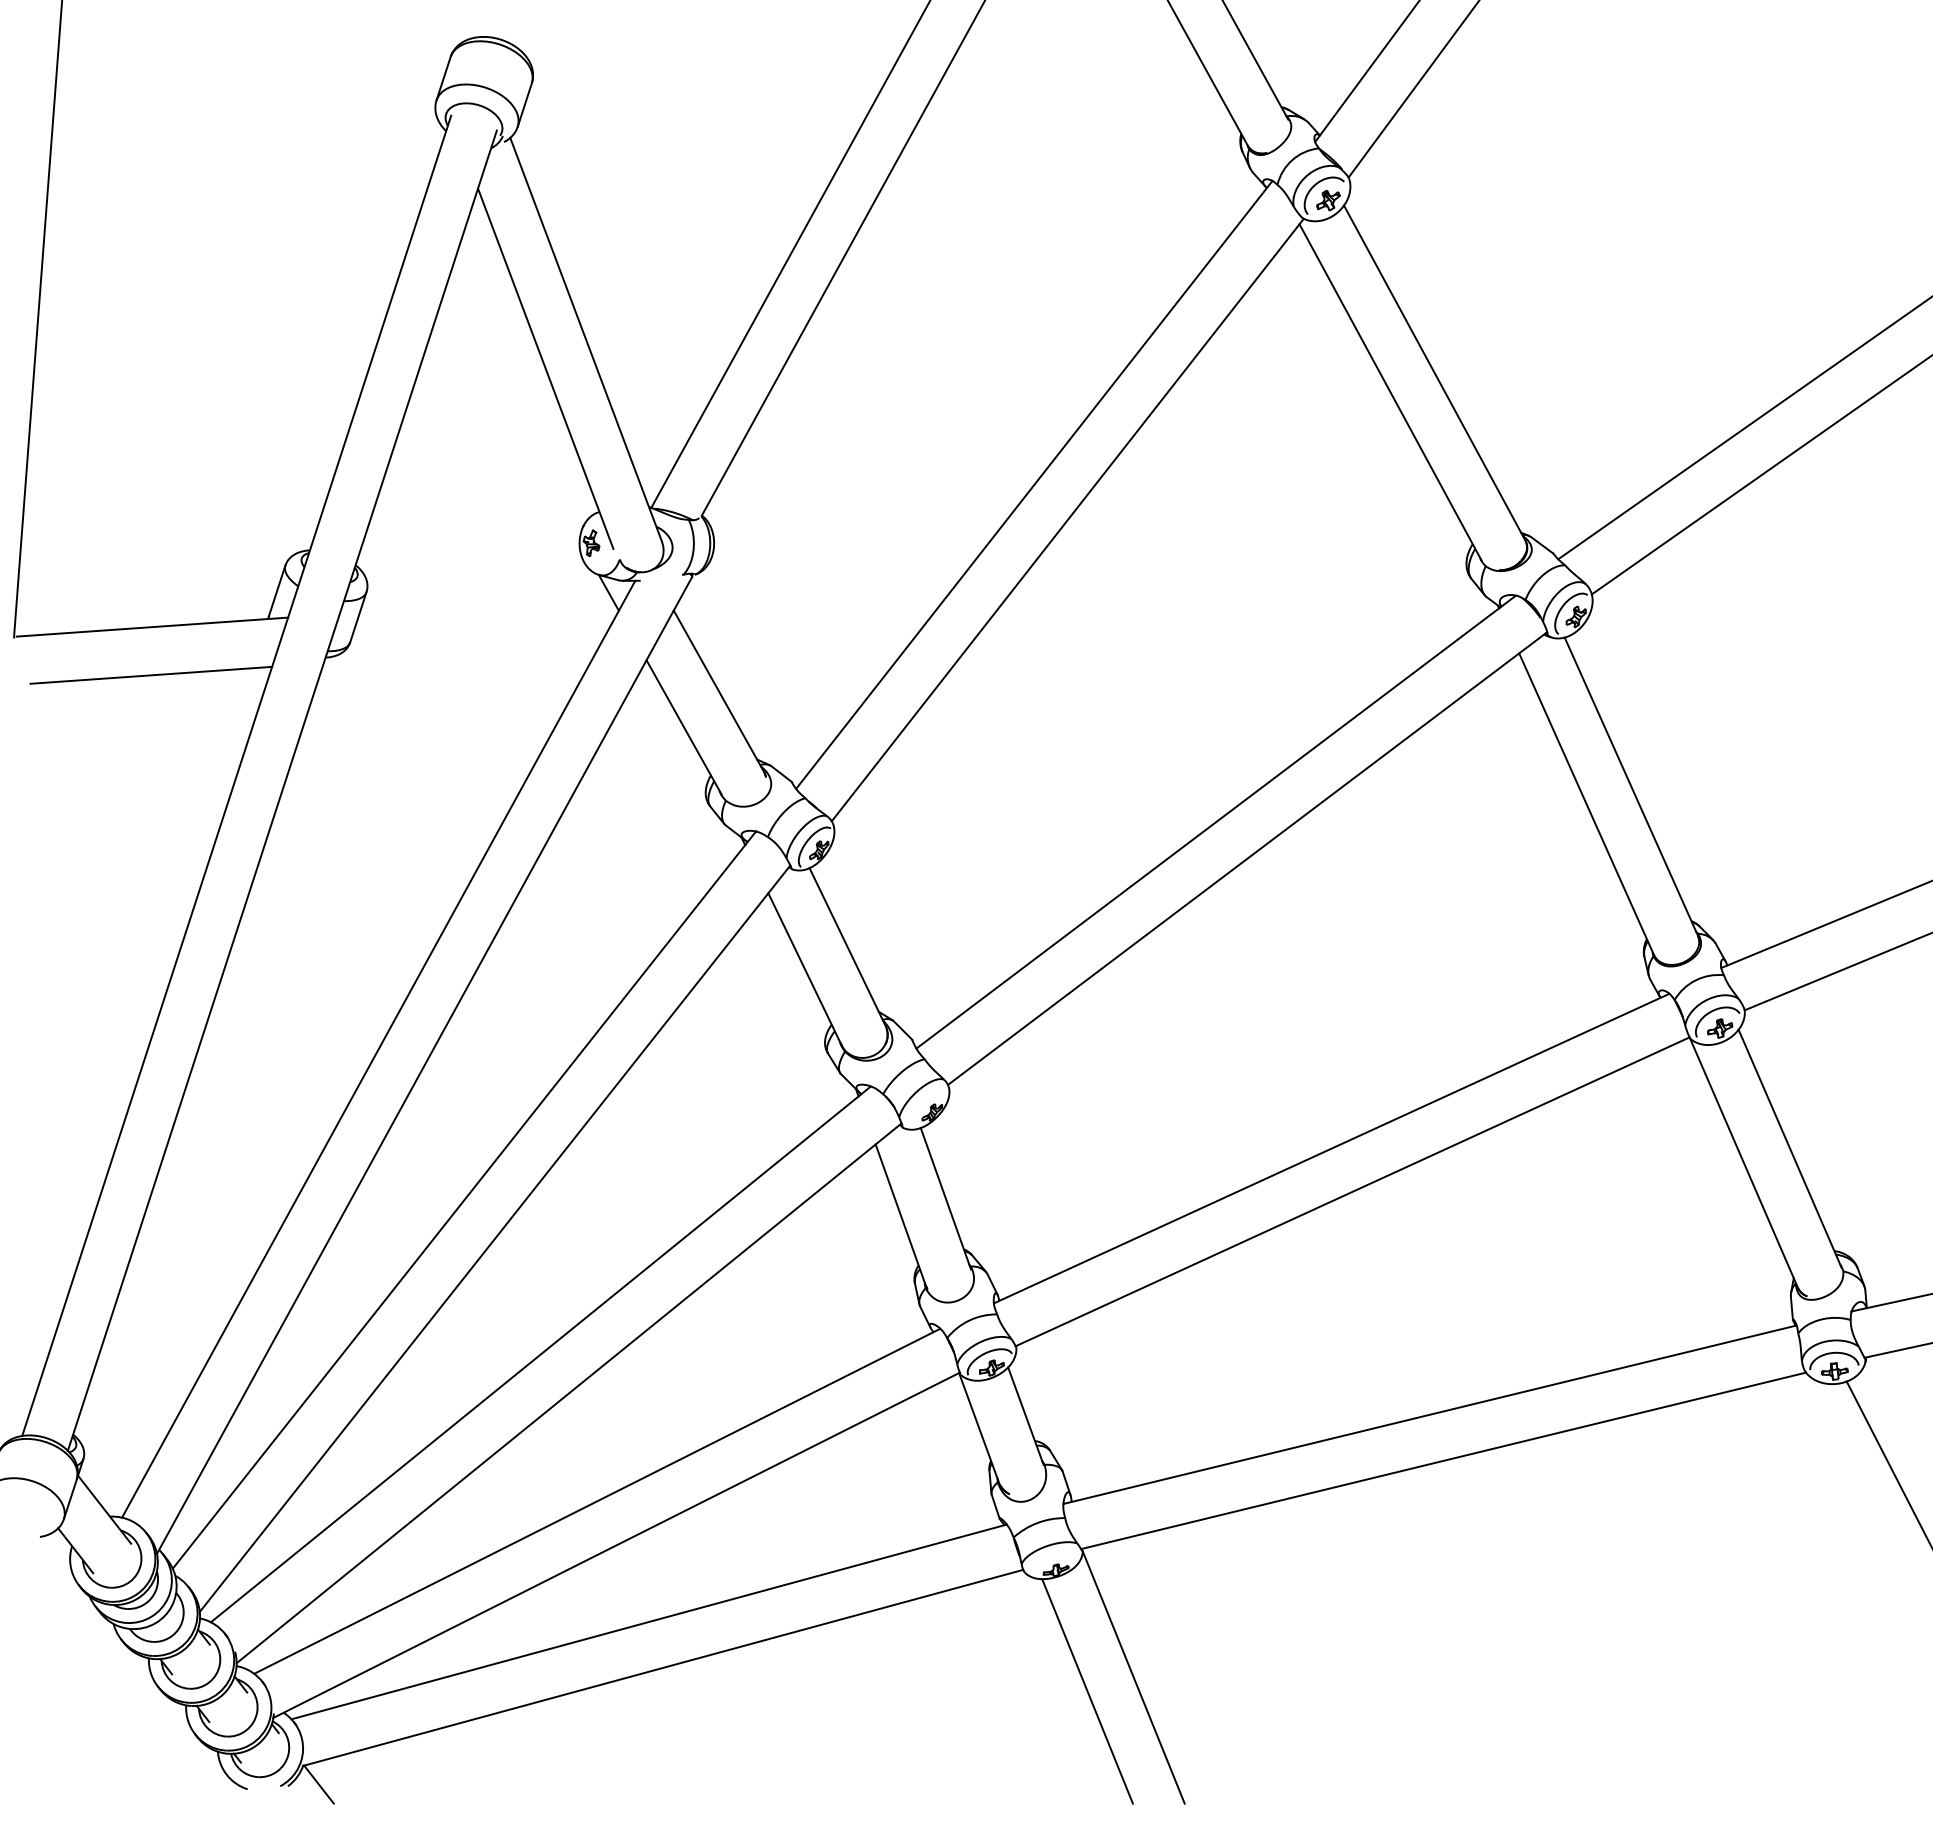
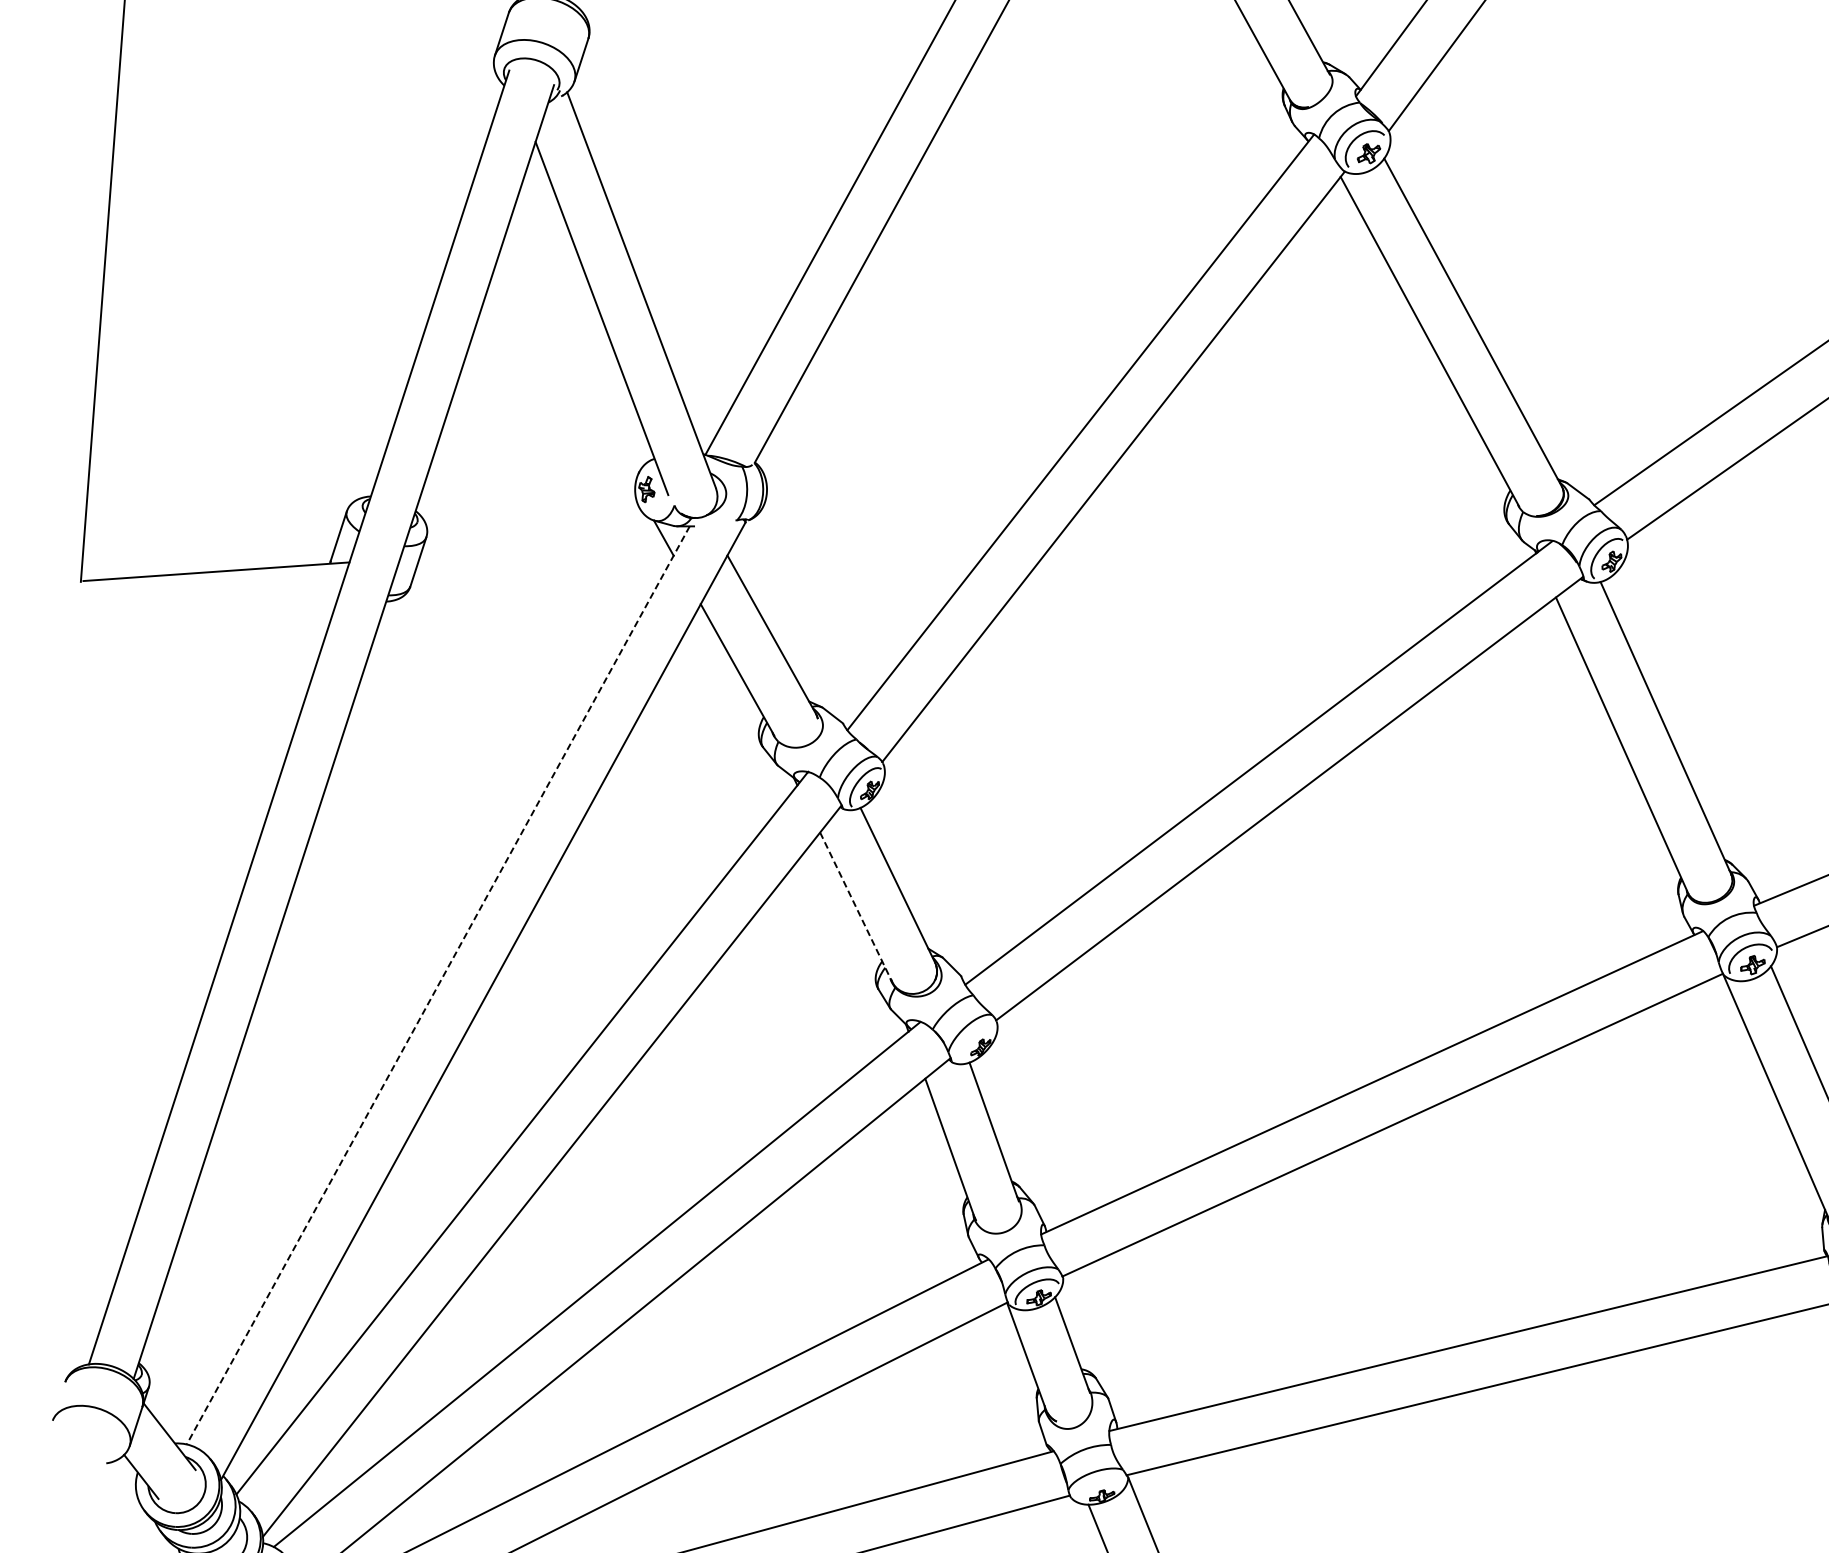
line: (151, 674) -> (215, 618), removed
line: (805, 969) -> (856, 907), solid -> dashed
line: (378, 1049) -> (438, 985), solid -> dashed

